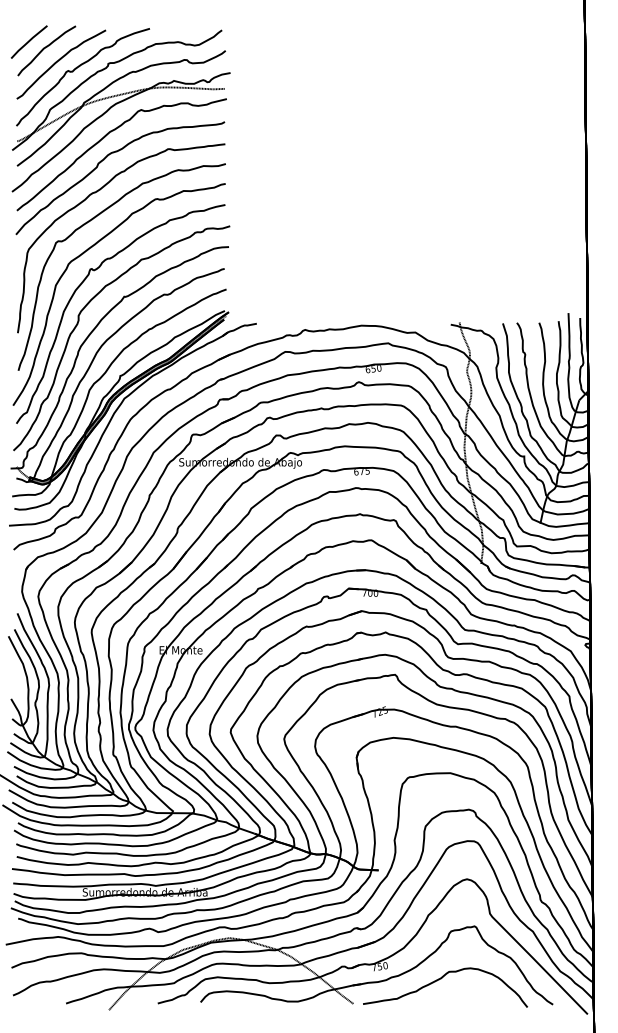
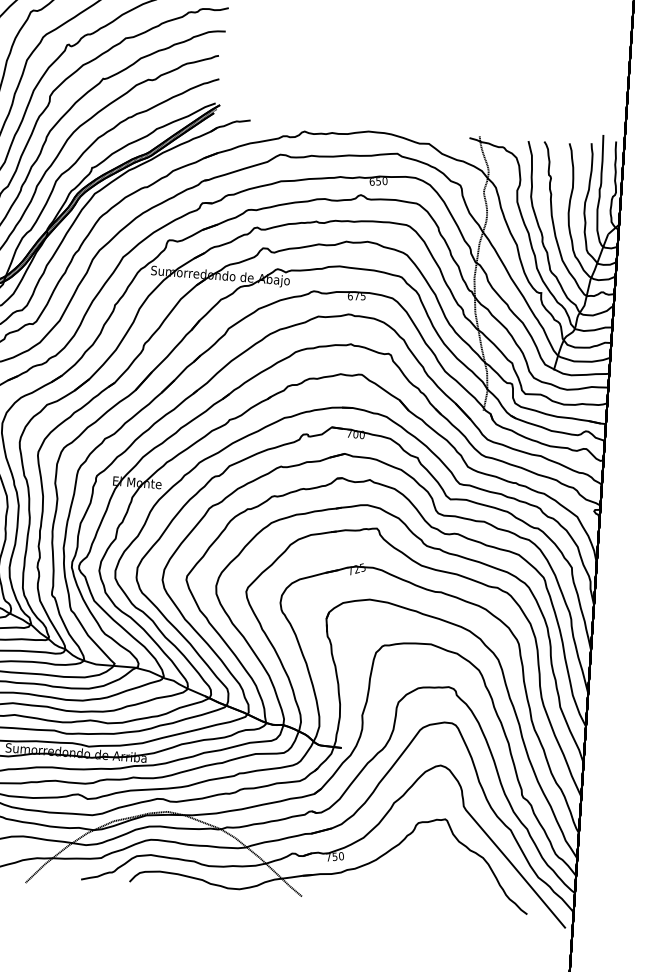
part: (441, 979) -> (403, 876), removed

